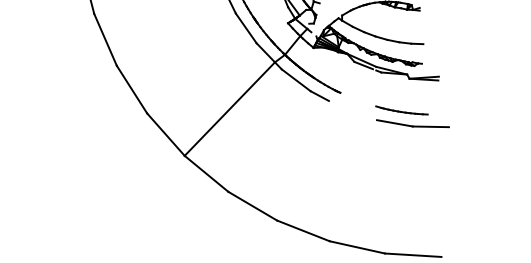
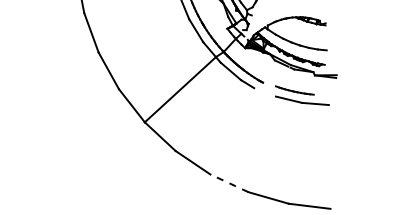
part: (412, 116) -> (302, 95), moved
line: (303, 231) -> (229, 183), solid -> dashed

